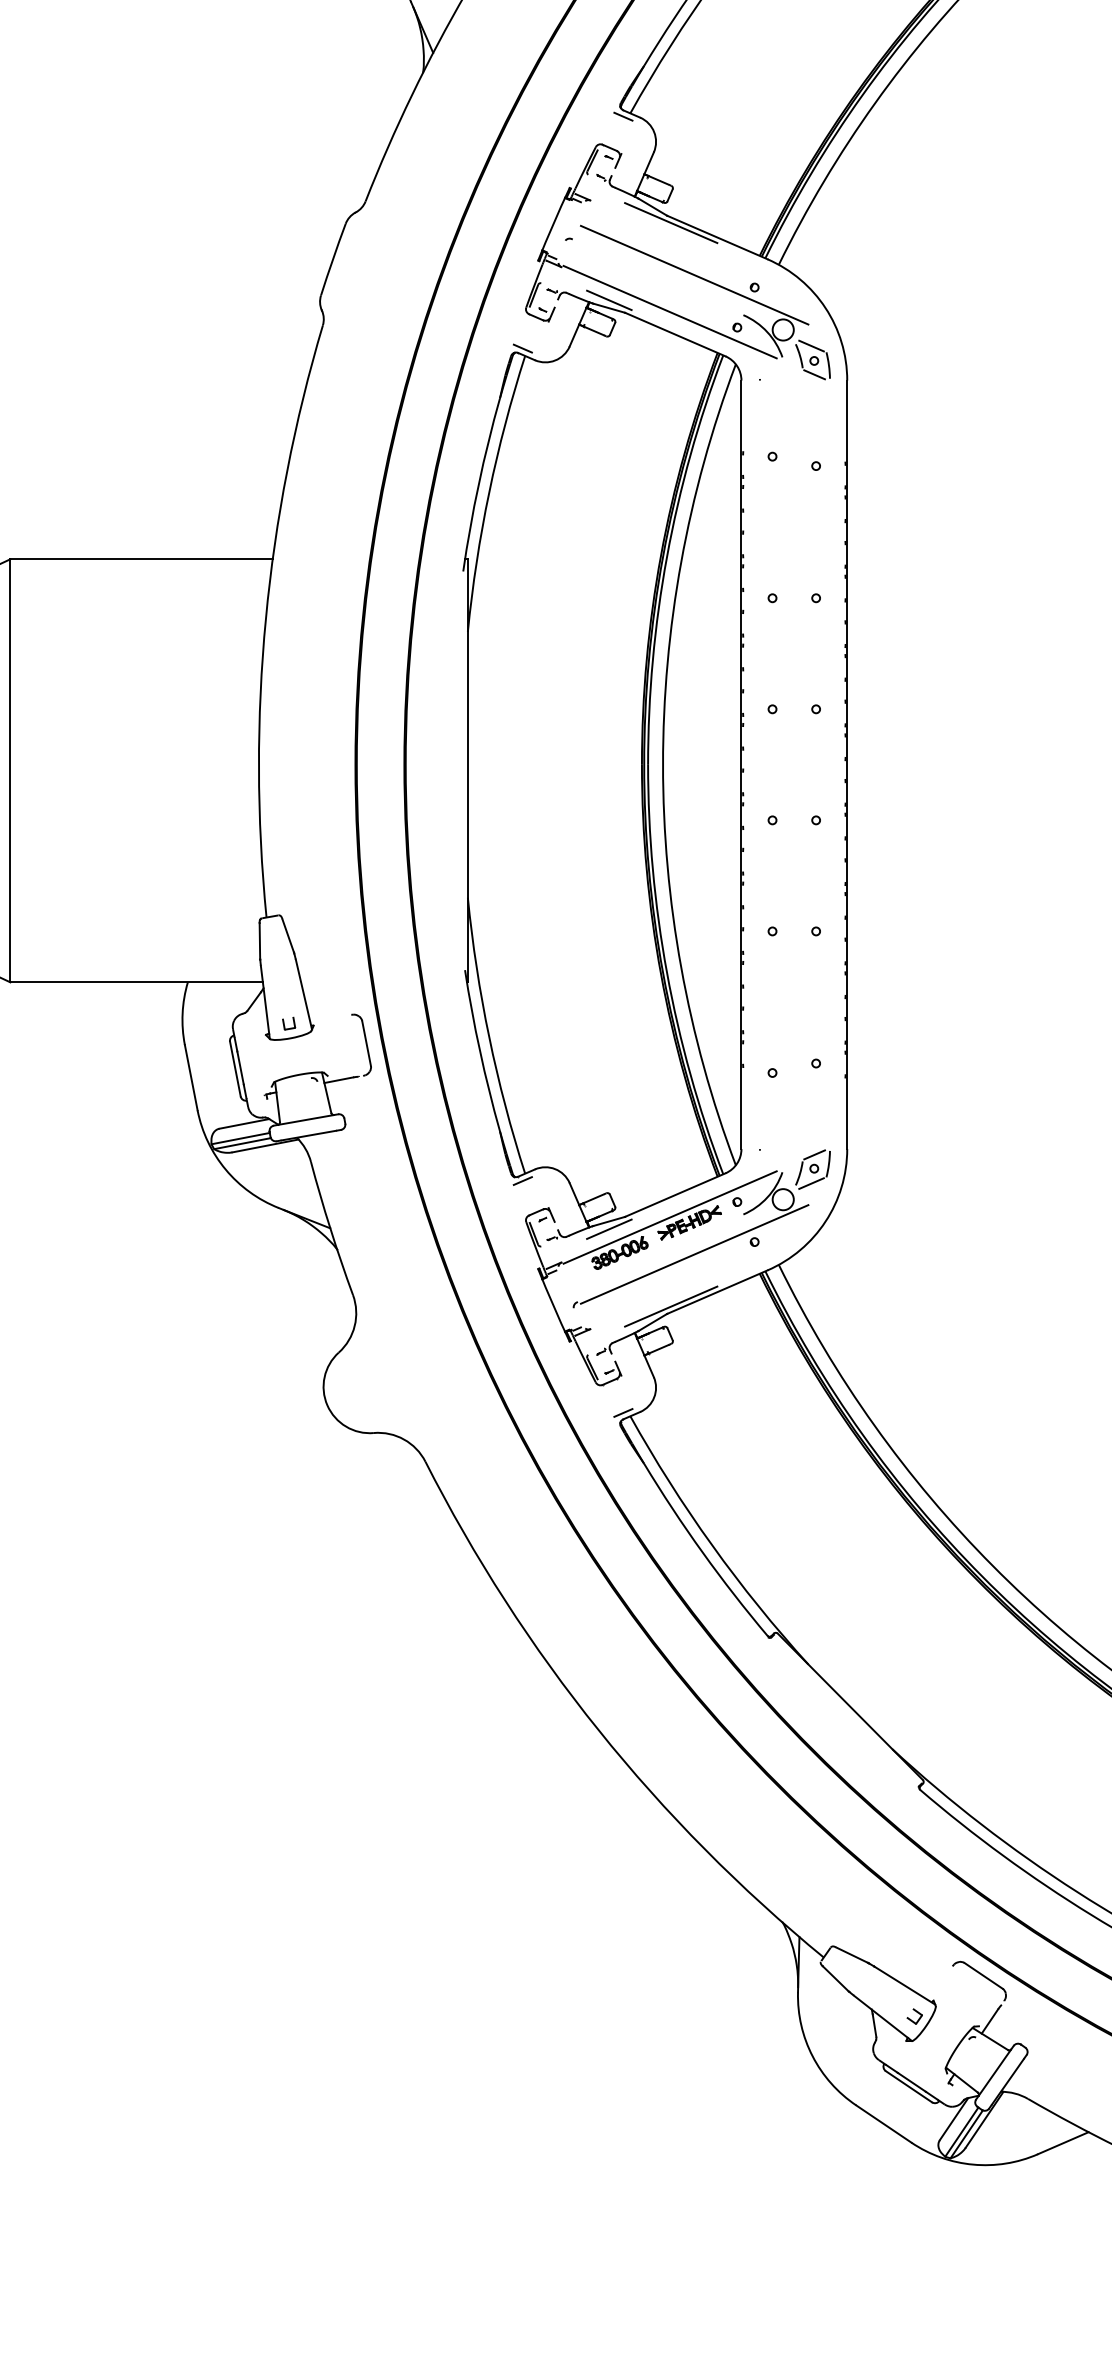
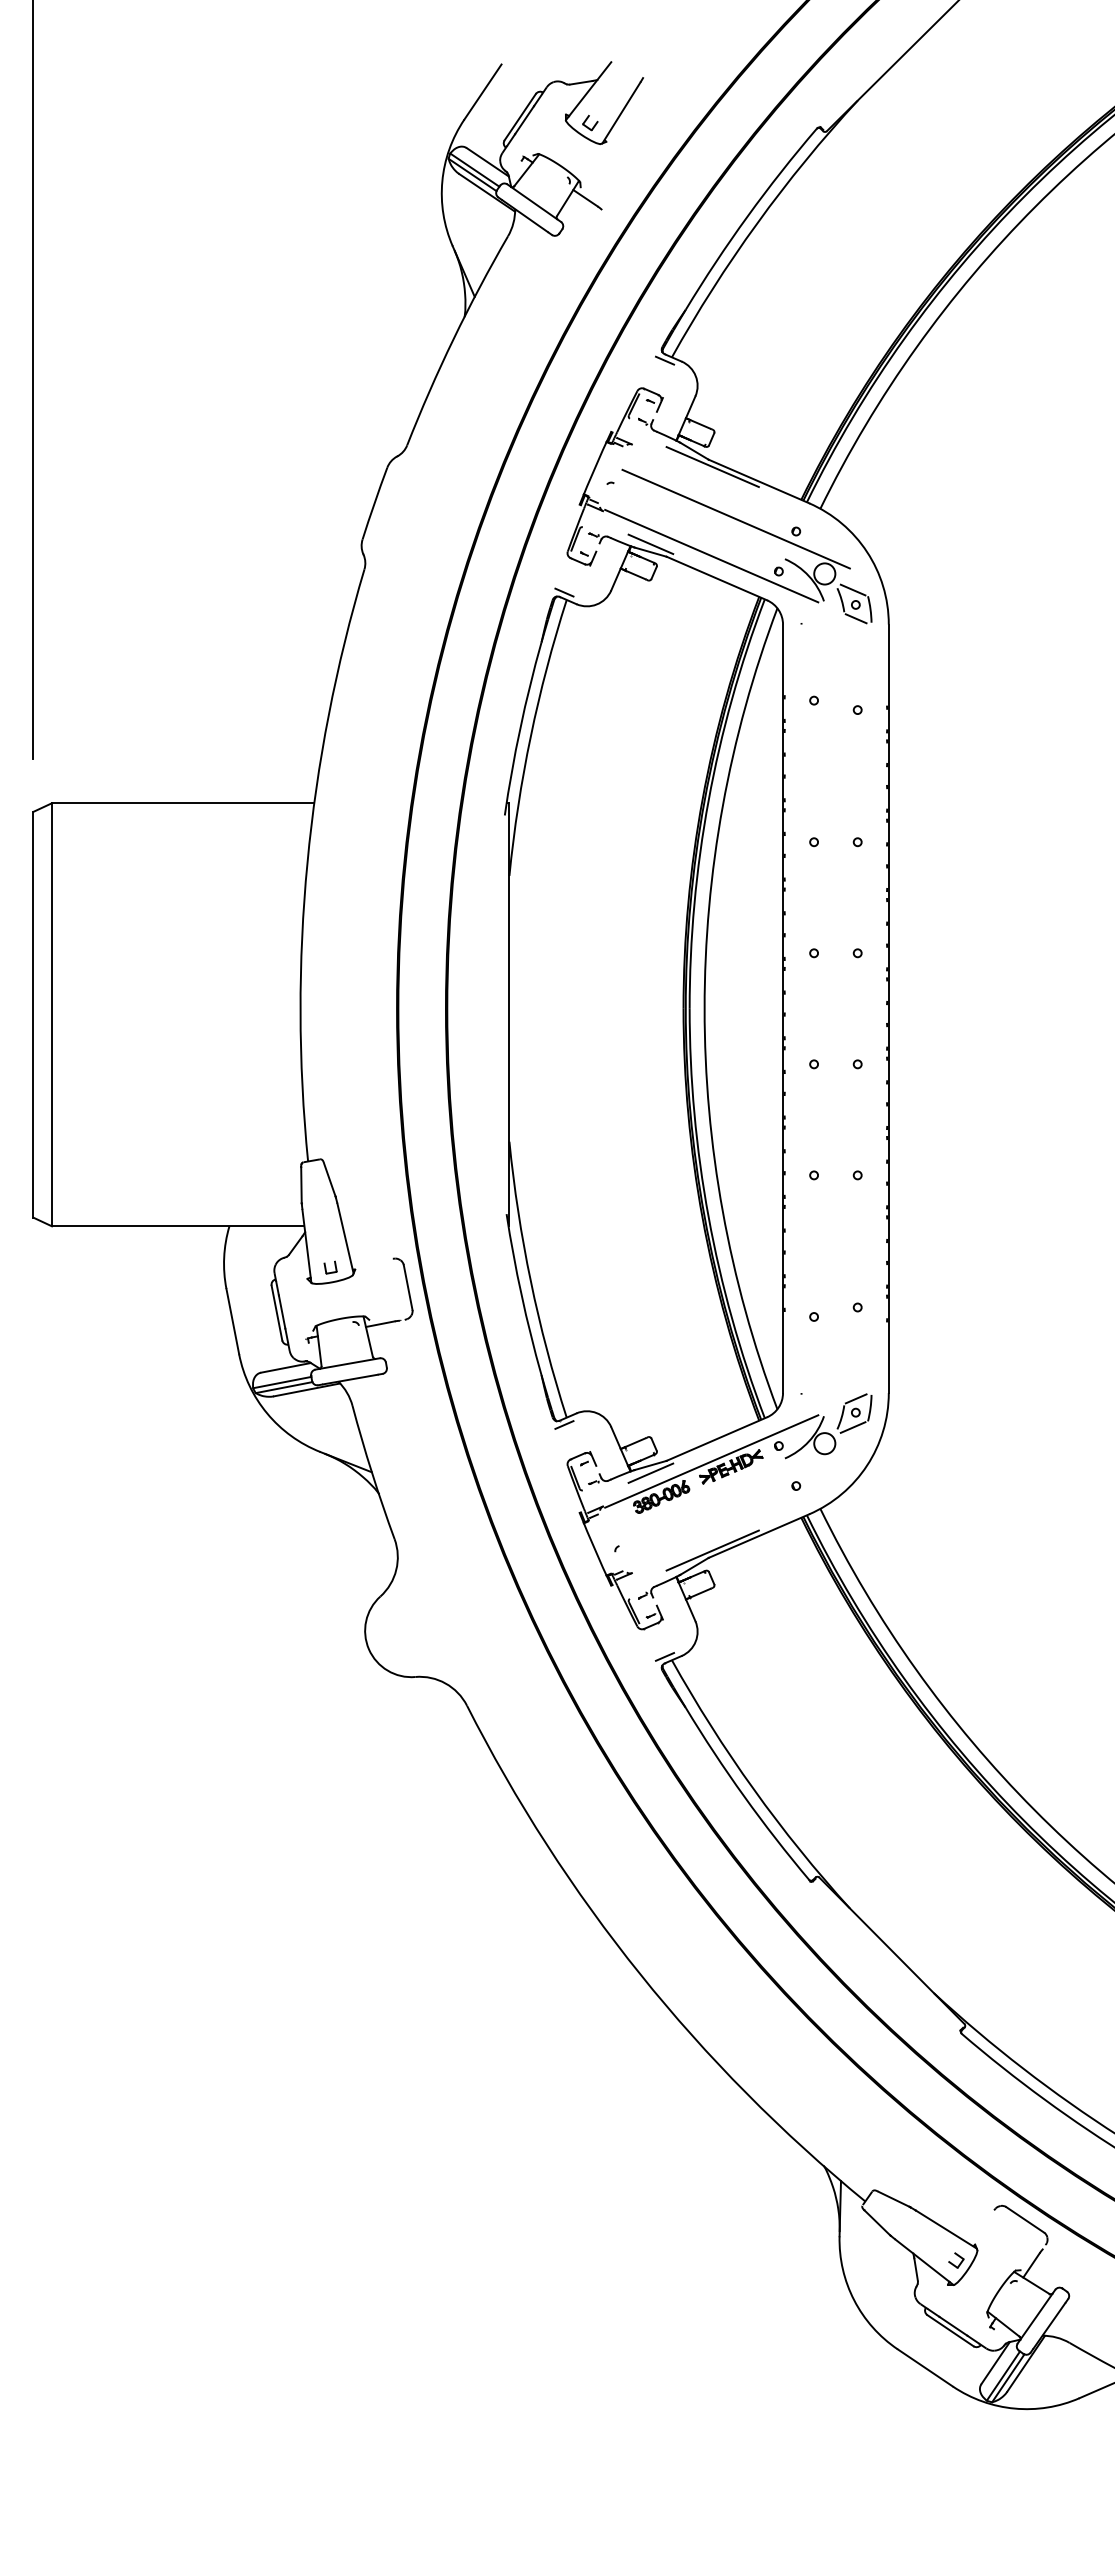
line: (693, 1254) -> (735, 1498), removed

